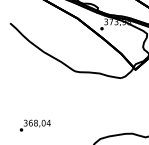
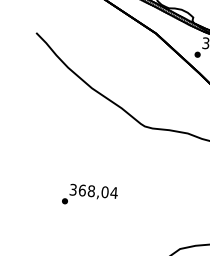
text: (34, 125) -> (88, 195), moved

